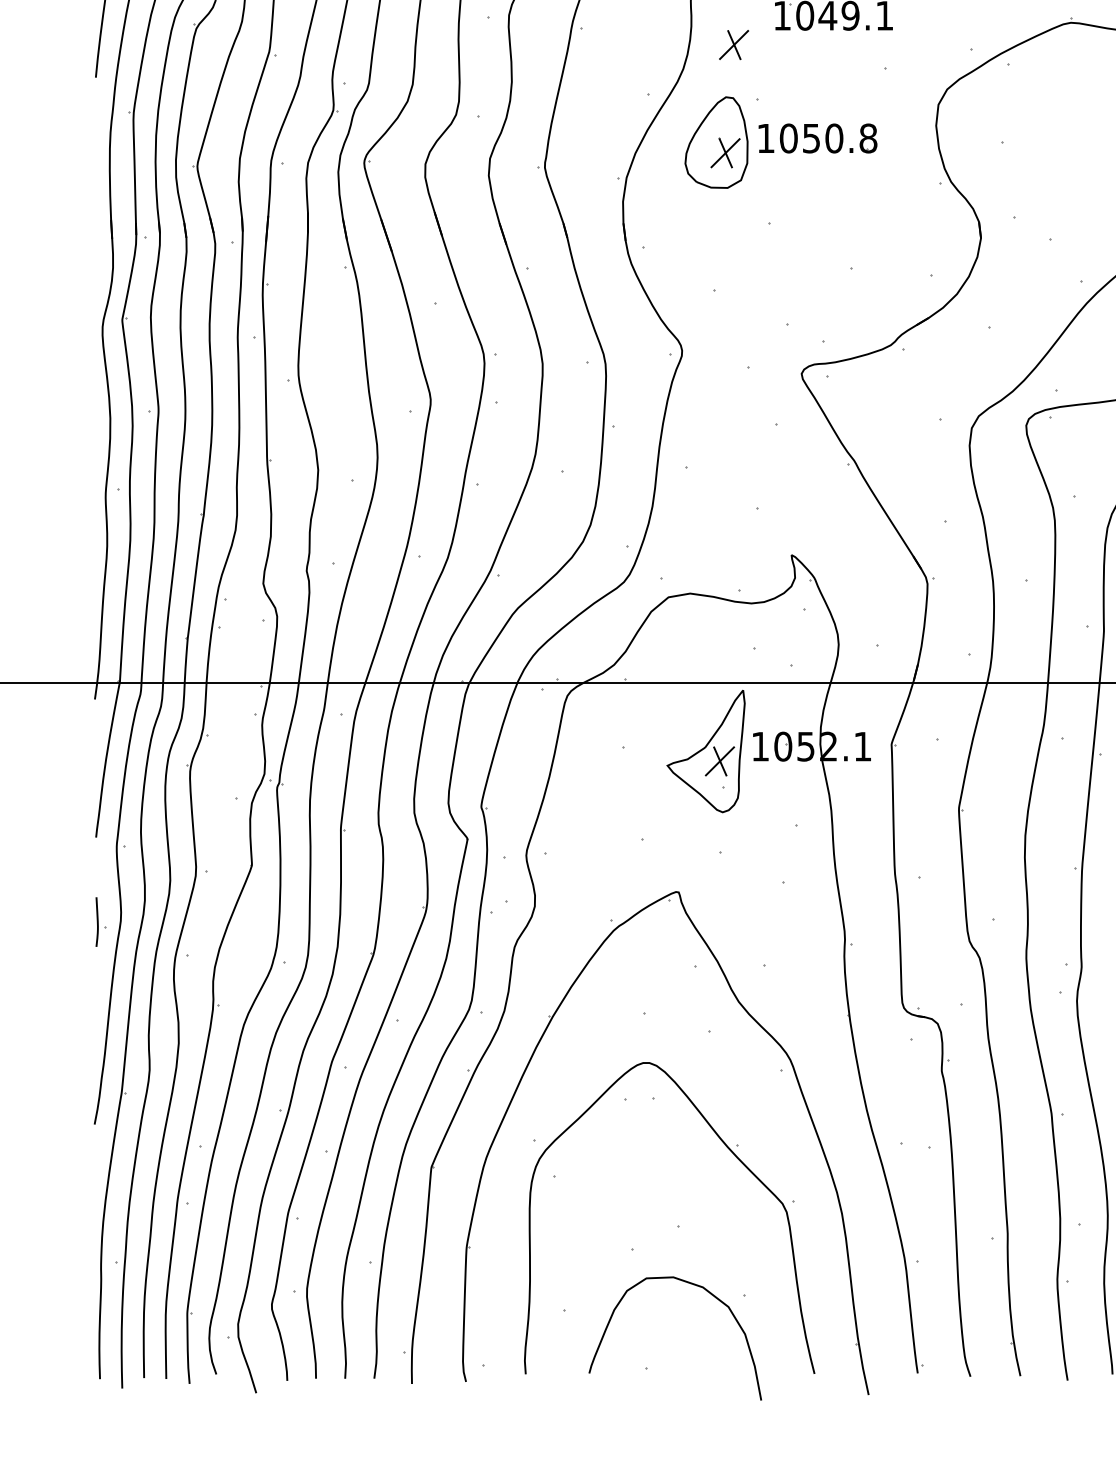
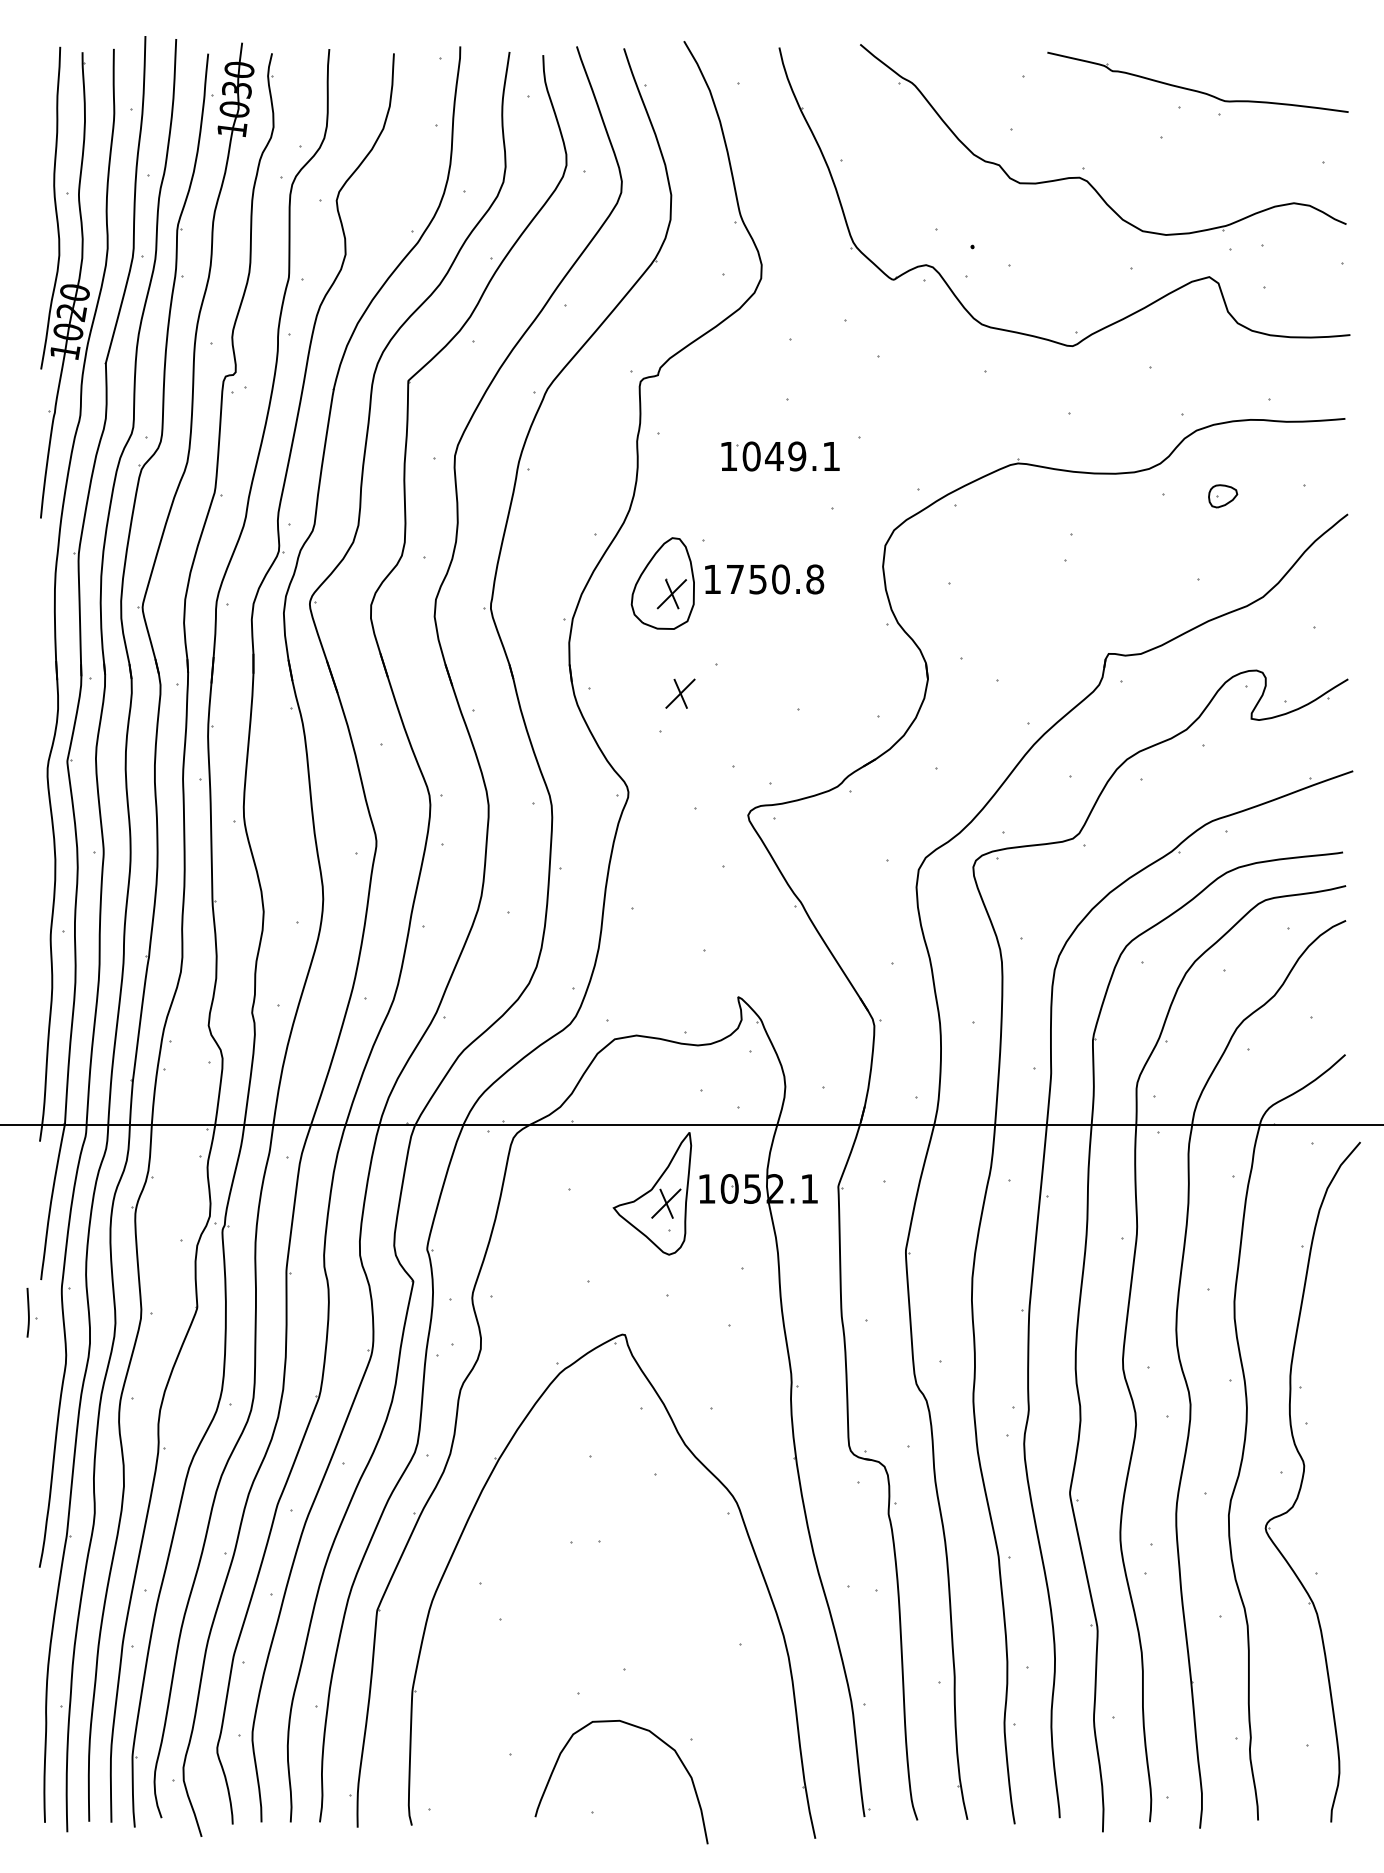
part: (734, 44) -> (680, 693), moved
text: (788, 138) -> (735, 579), 1050.8 -> 1750.8
part: (100, 921) -> (31, 1312), moved
part: (733, 1154) -> (679, 1597), removed

